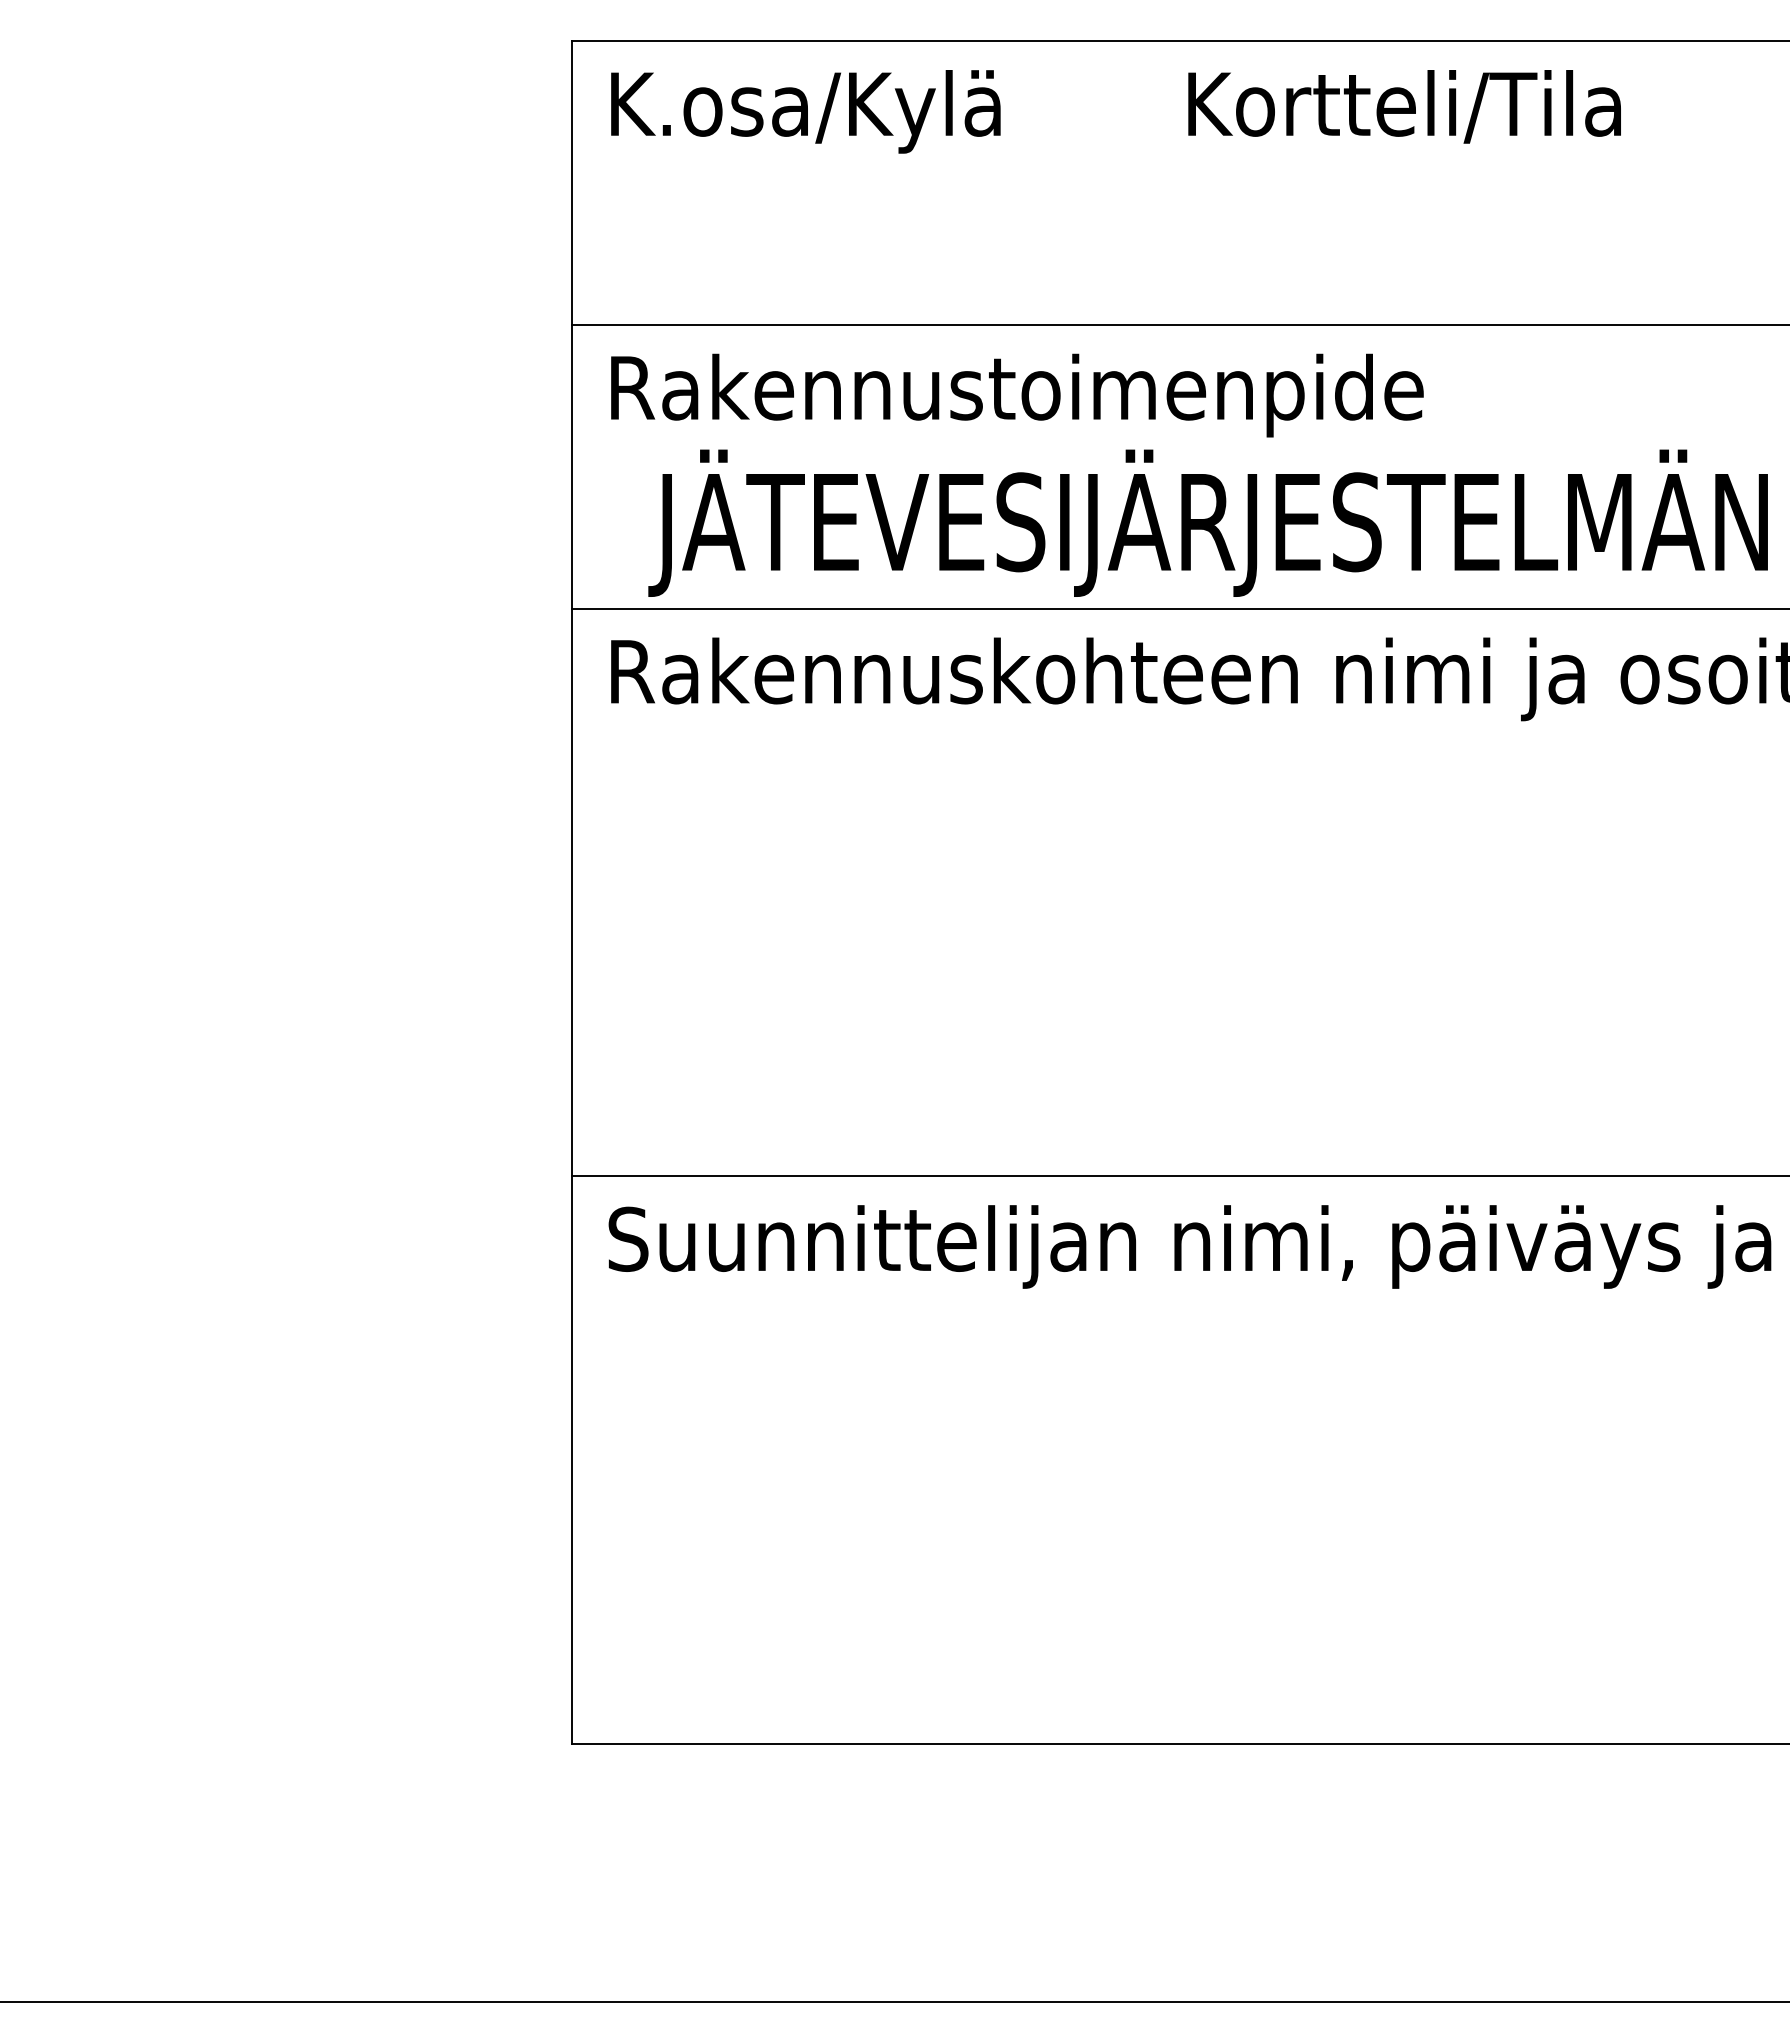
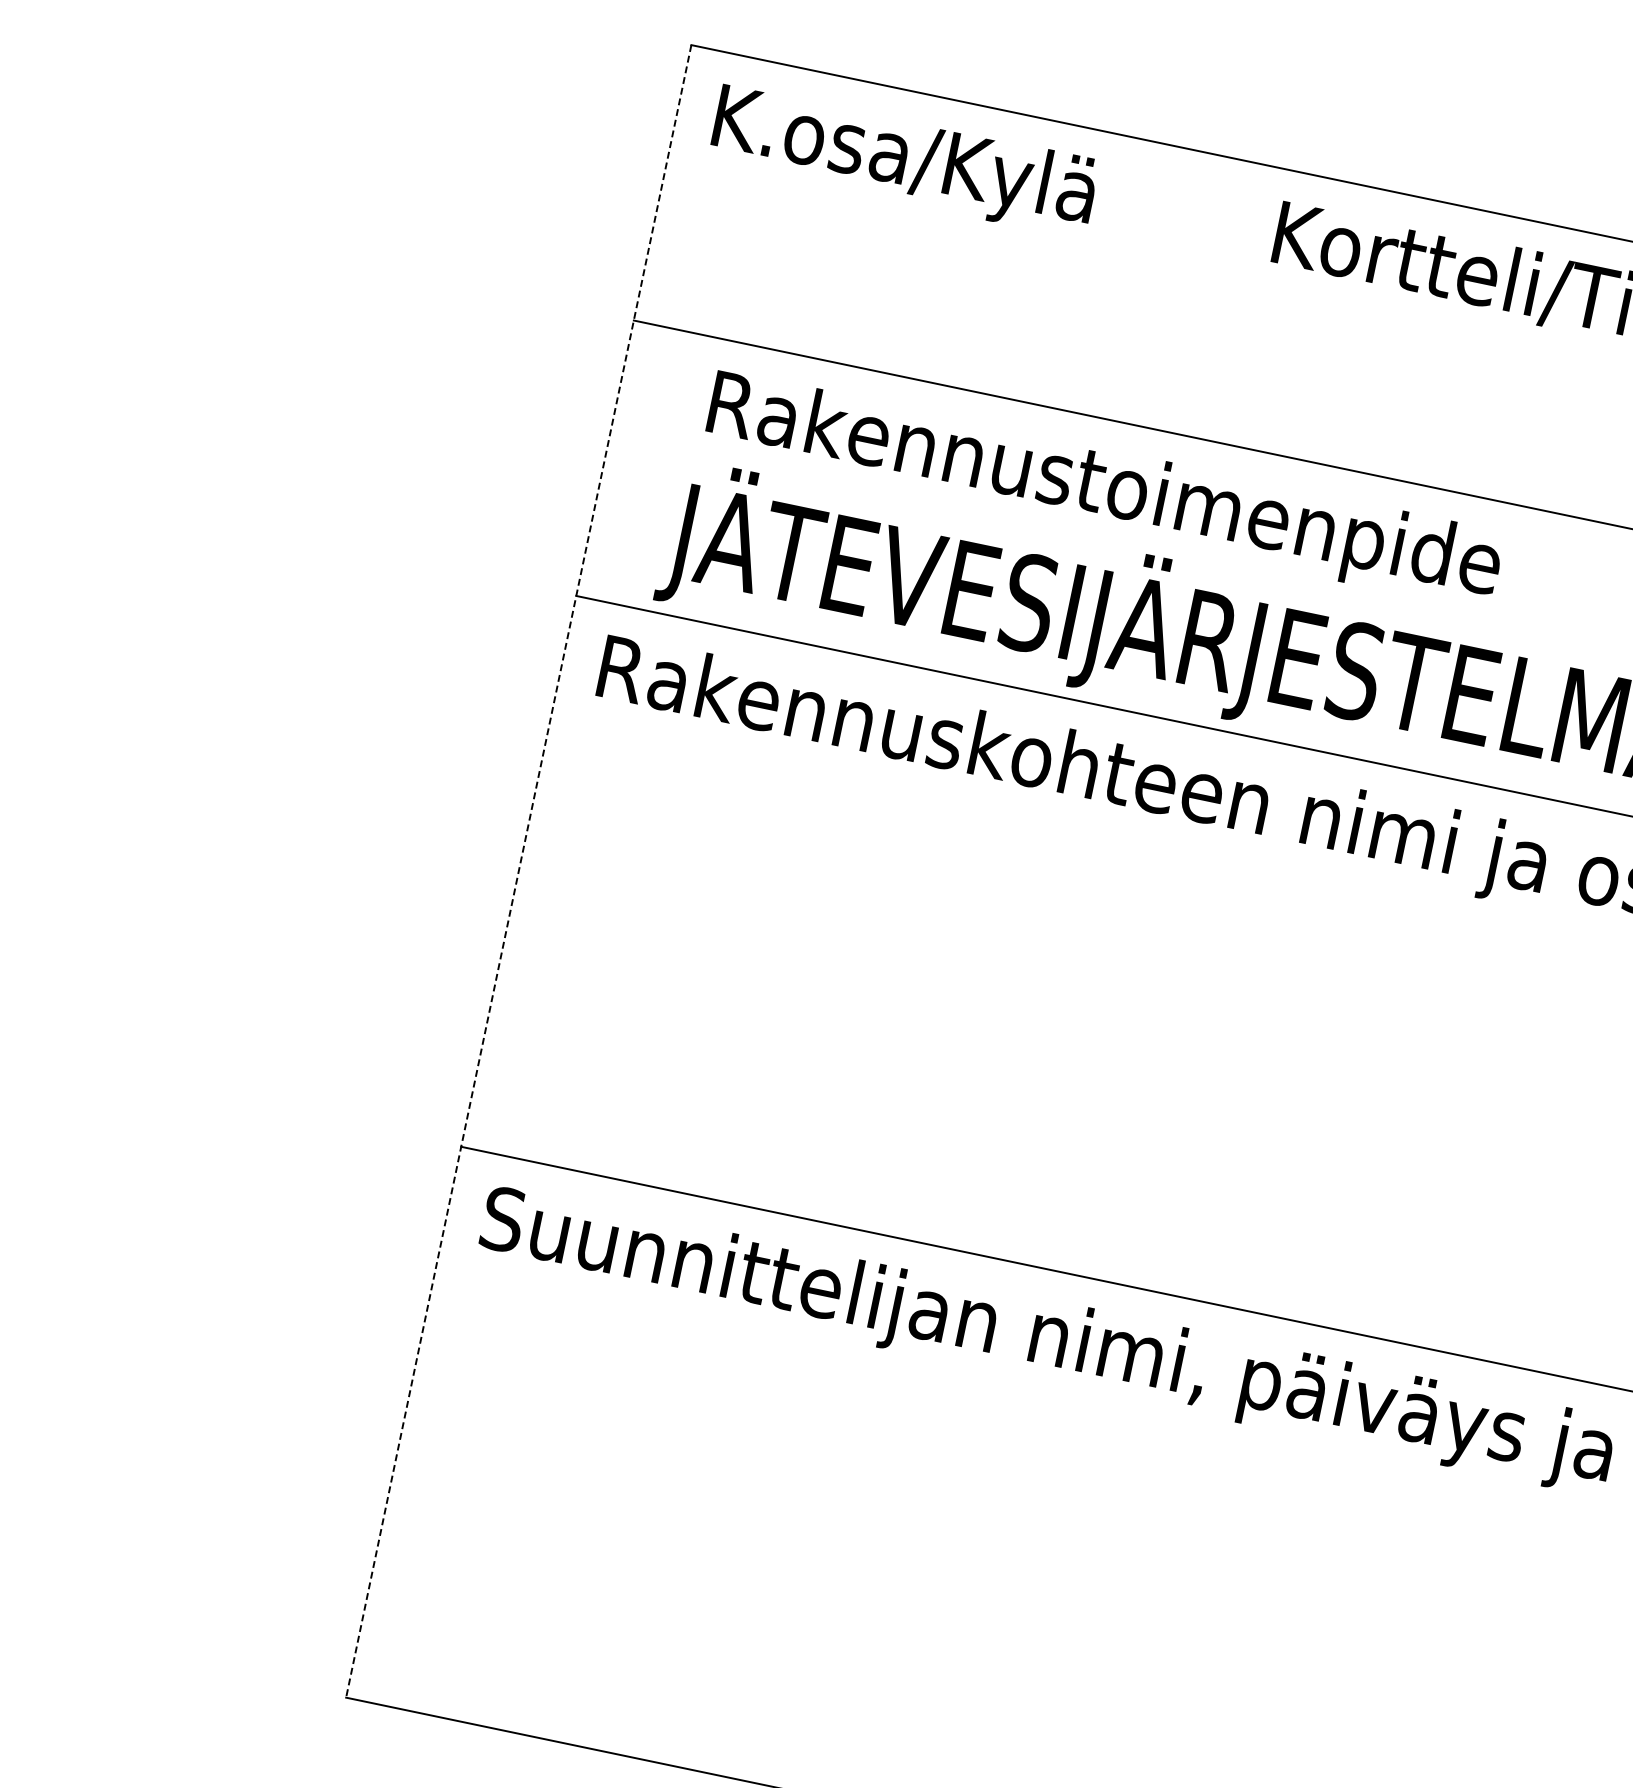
text: (1017, 395) -> (1104, 490), moved
line: (571, 893) -> (518, 872), solid -> dashed

